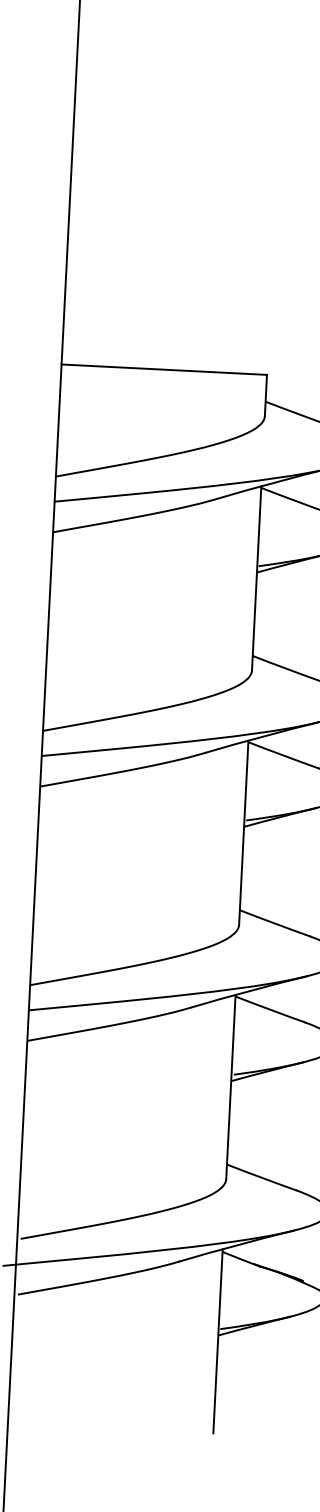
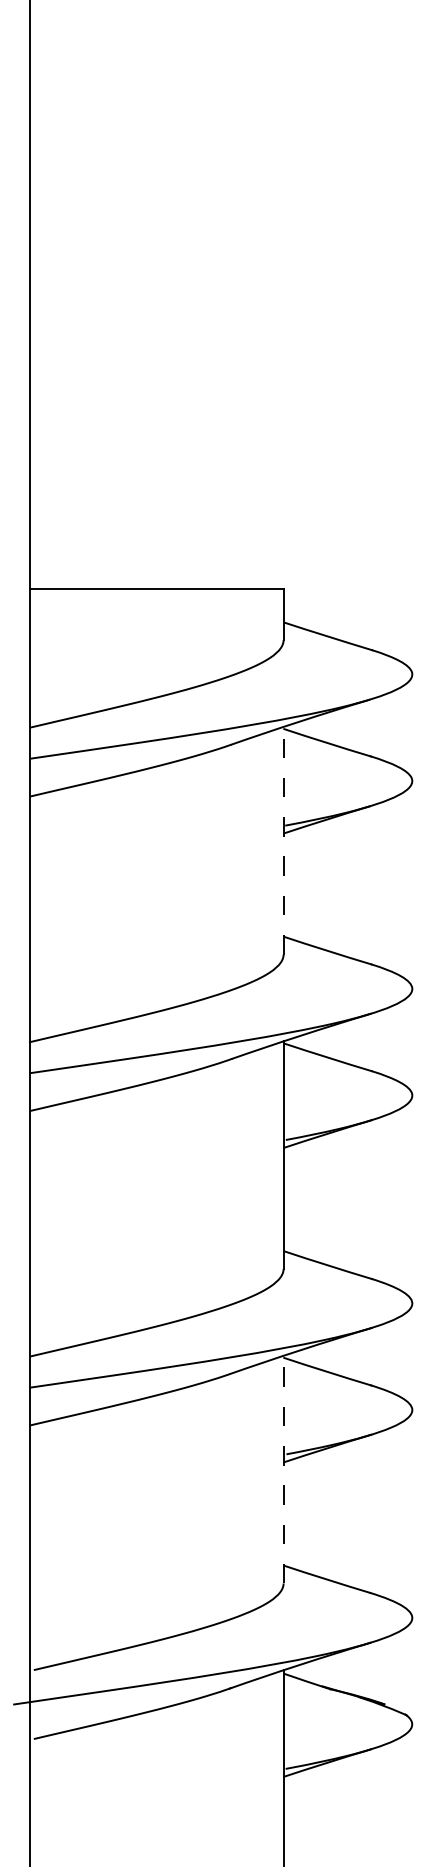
line: (256, 578) -> (283, 840), solid -> dashed
line: (230, 1086) -> (283, 1469), solid -> dashed

